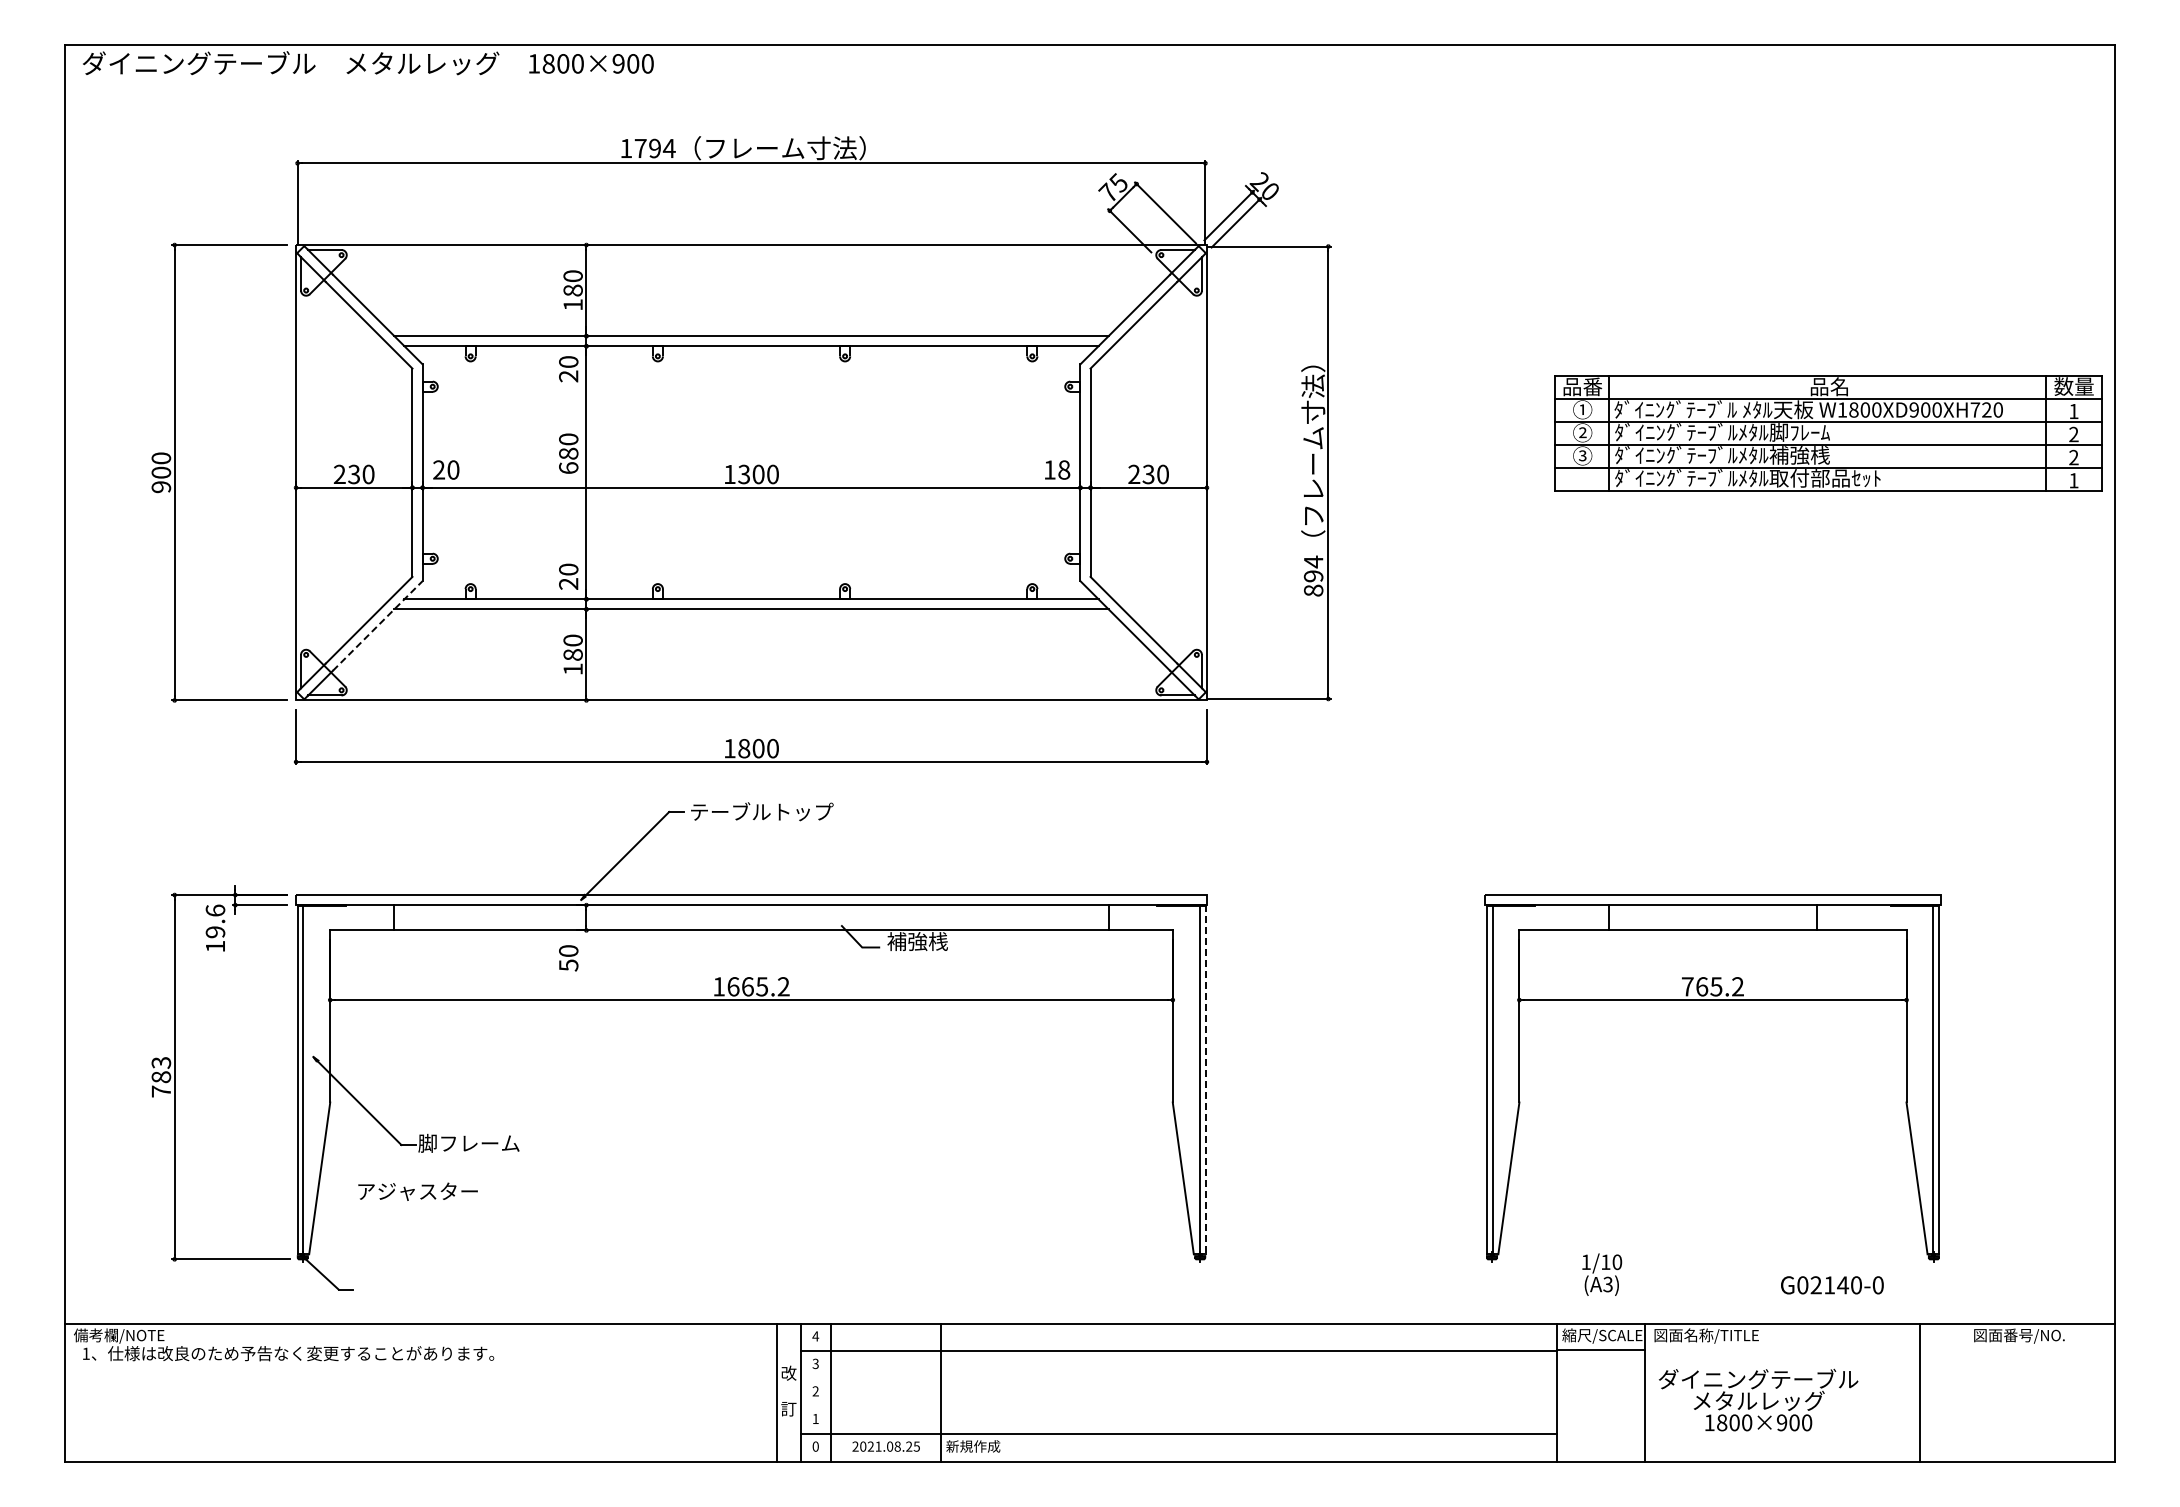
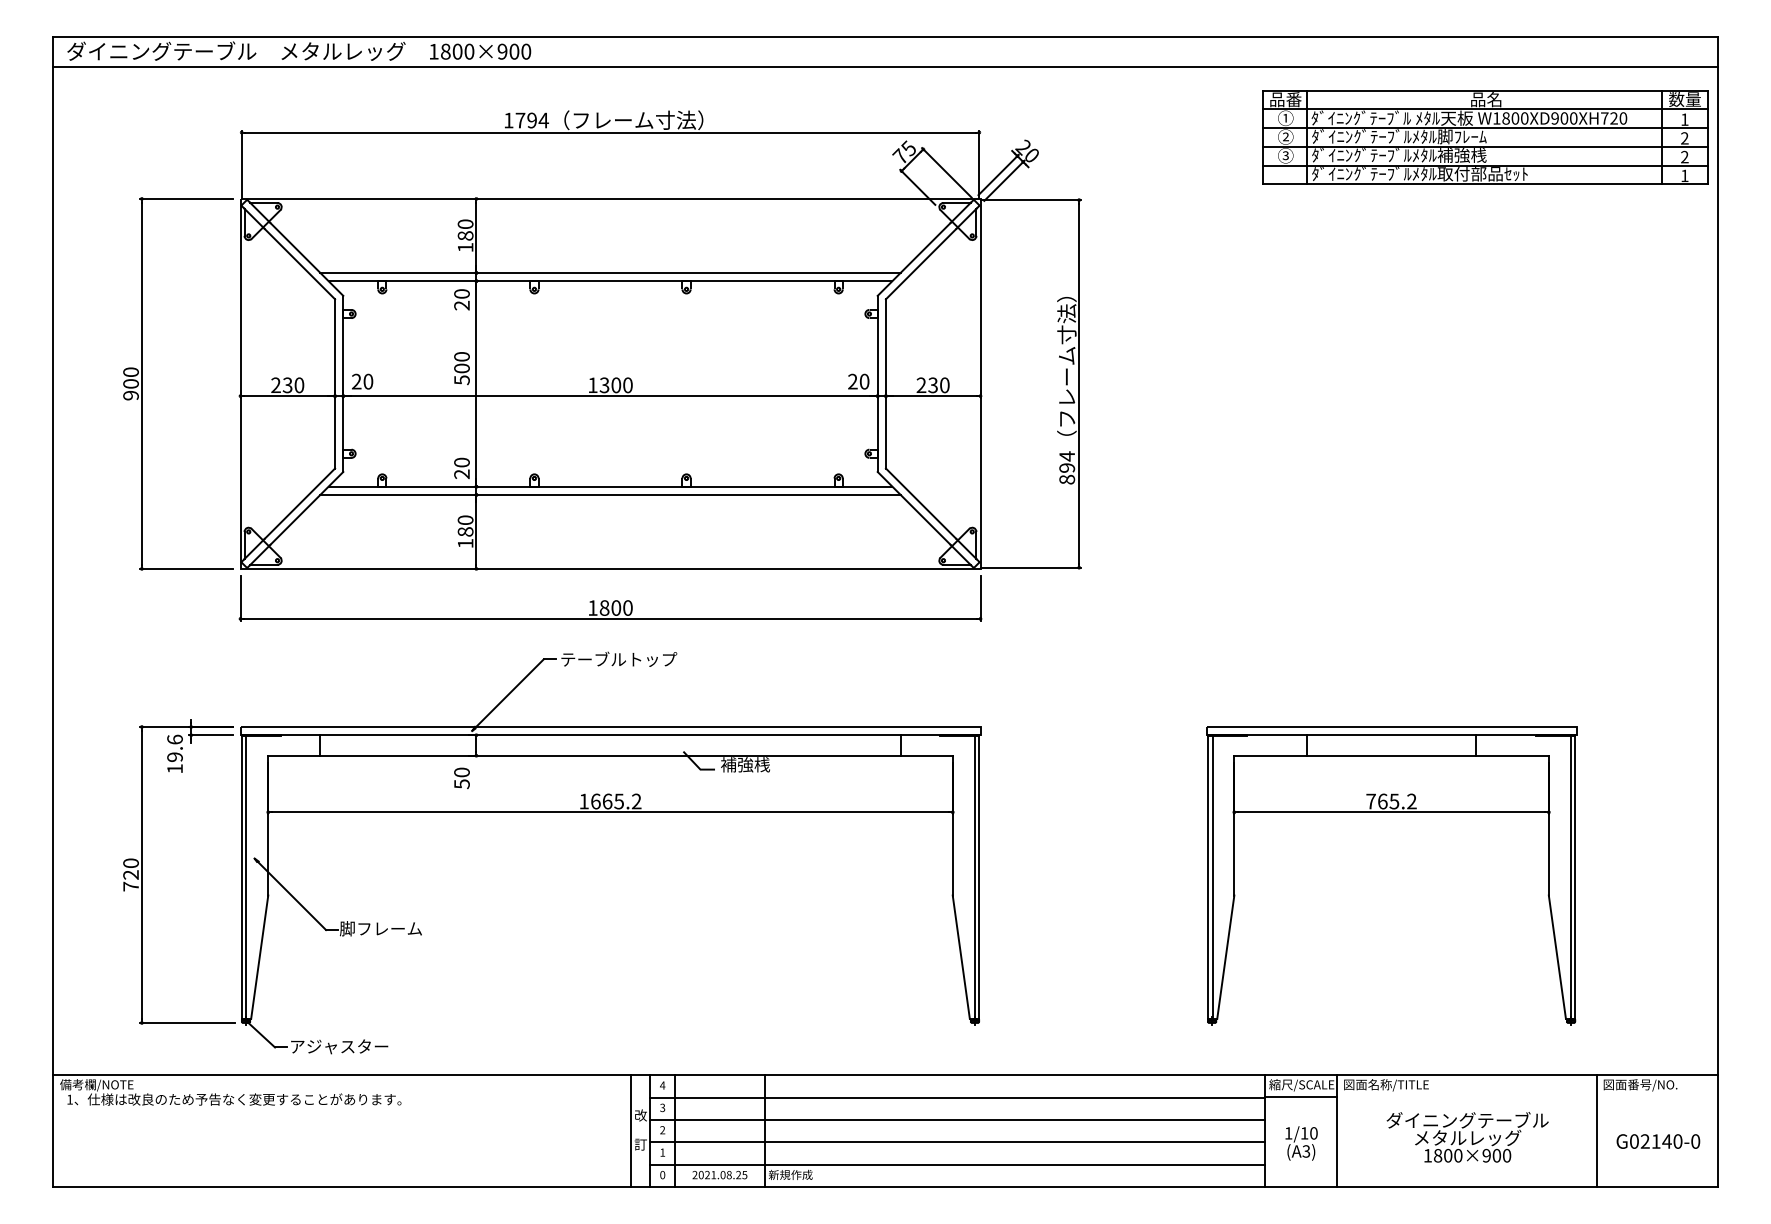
line: (1089, 83) -> (885, 67), added
part: (1828, 433) -> (1485, 137), moved
text: (568, 460) -> (461, 373), 680 -> 500
text: (1057, 469) -> (859, 381), 18 -> 20
line: (378, 625) -> (307, 508), dashed -> solid
text: (161, 1070) -> (131, 869), 783 -> 720
line: (1205, 1079) -> (979, 876), dashed -> solid
text: (417, 1191) -> (339, 1046), moved
text: (1602, 1274) -> (1301, 1143), moved
text: (1832, 1285) -> (1658, 1141), moved
line: (1178, 1378) -> (957, 1119), added
line: (1920, 1392) -> (1597, 1131), moved
text: (1758, 1399) -> (1467, 1136), moved
line: (1178, 1406) -> (957, 1142), added

